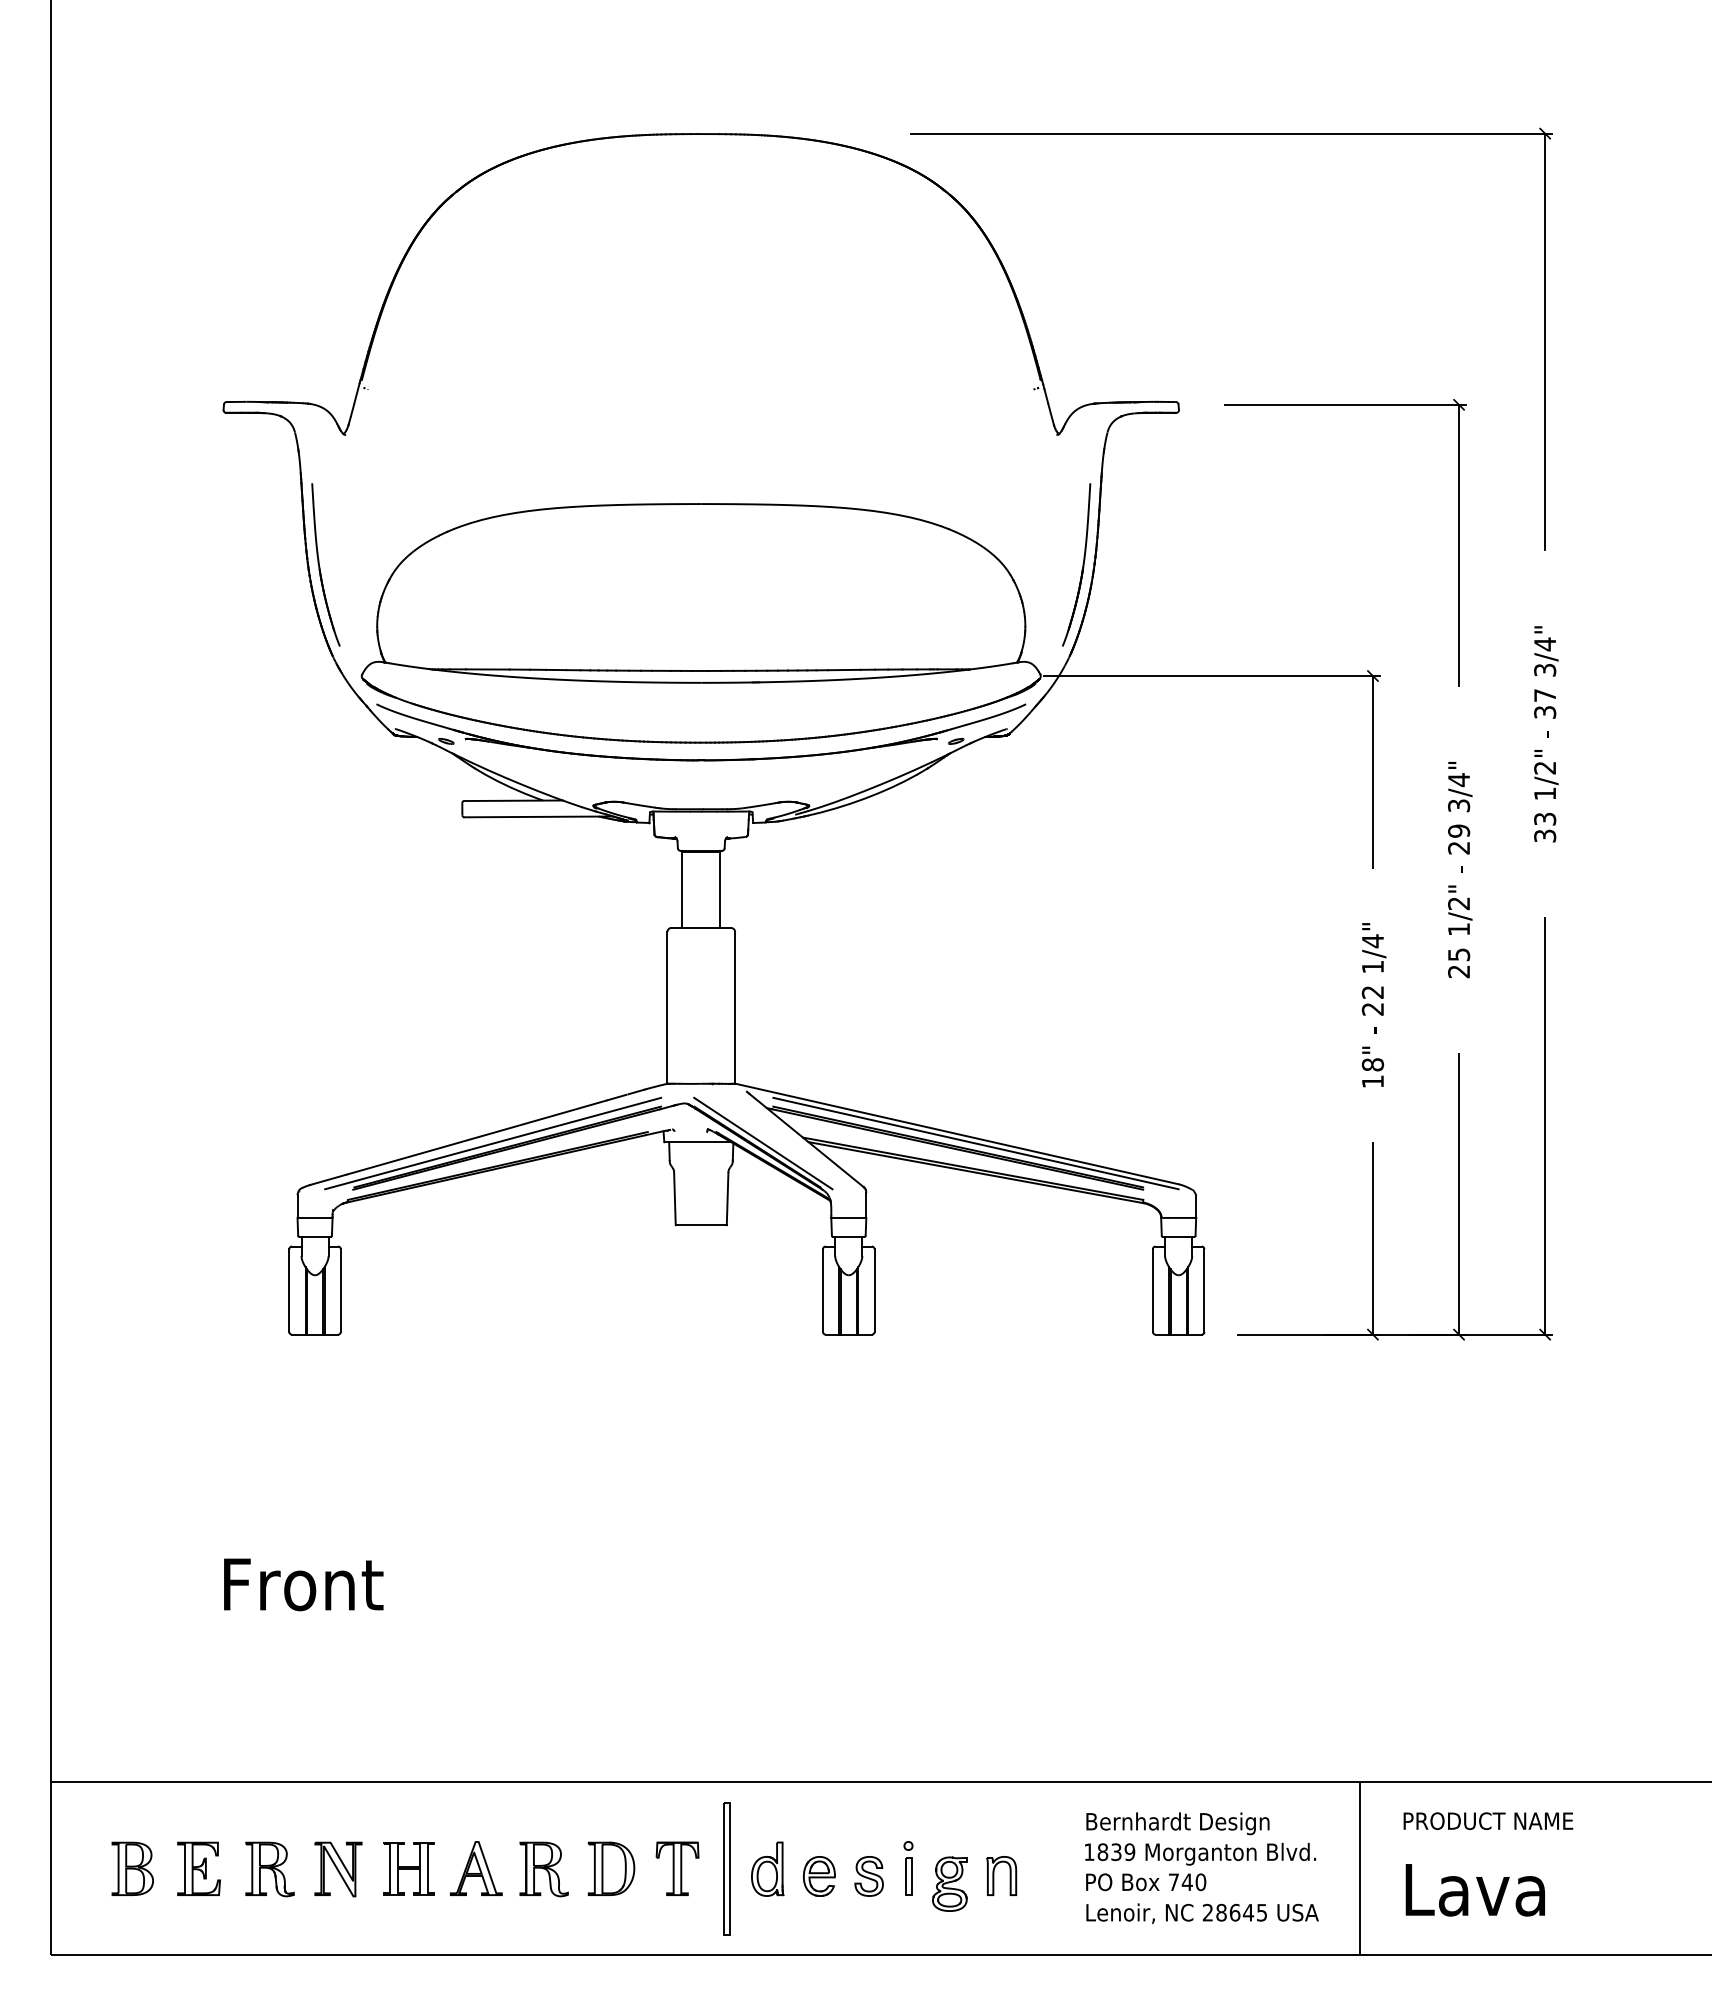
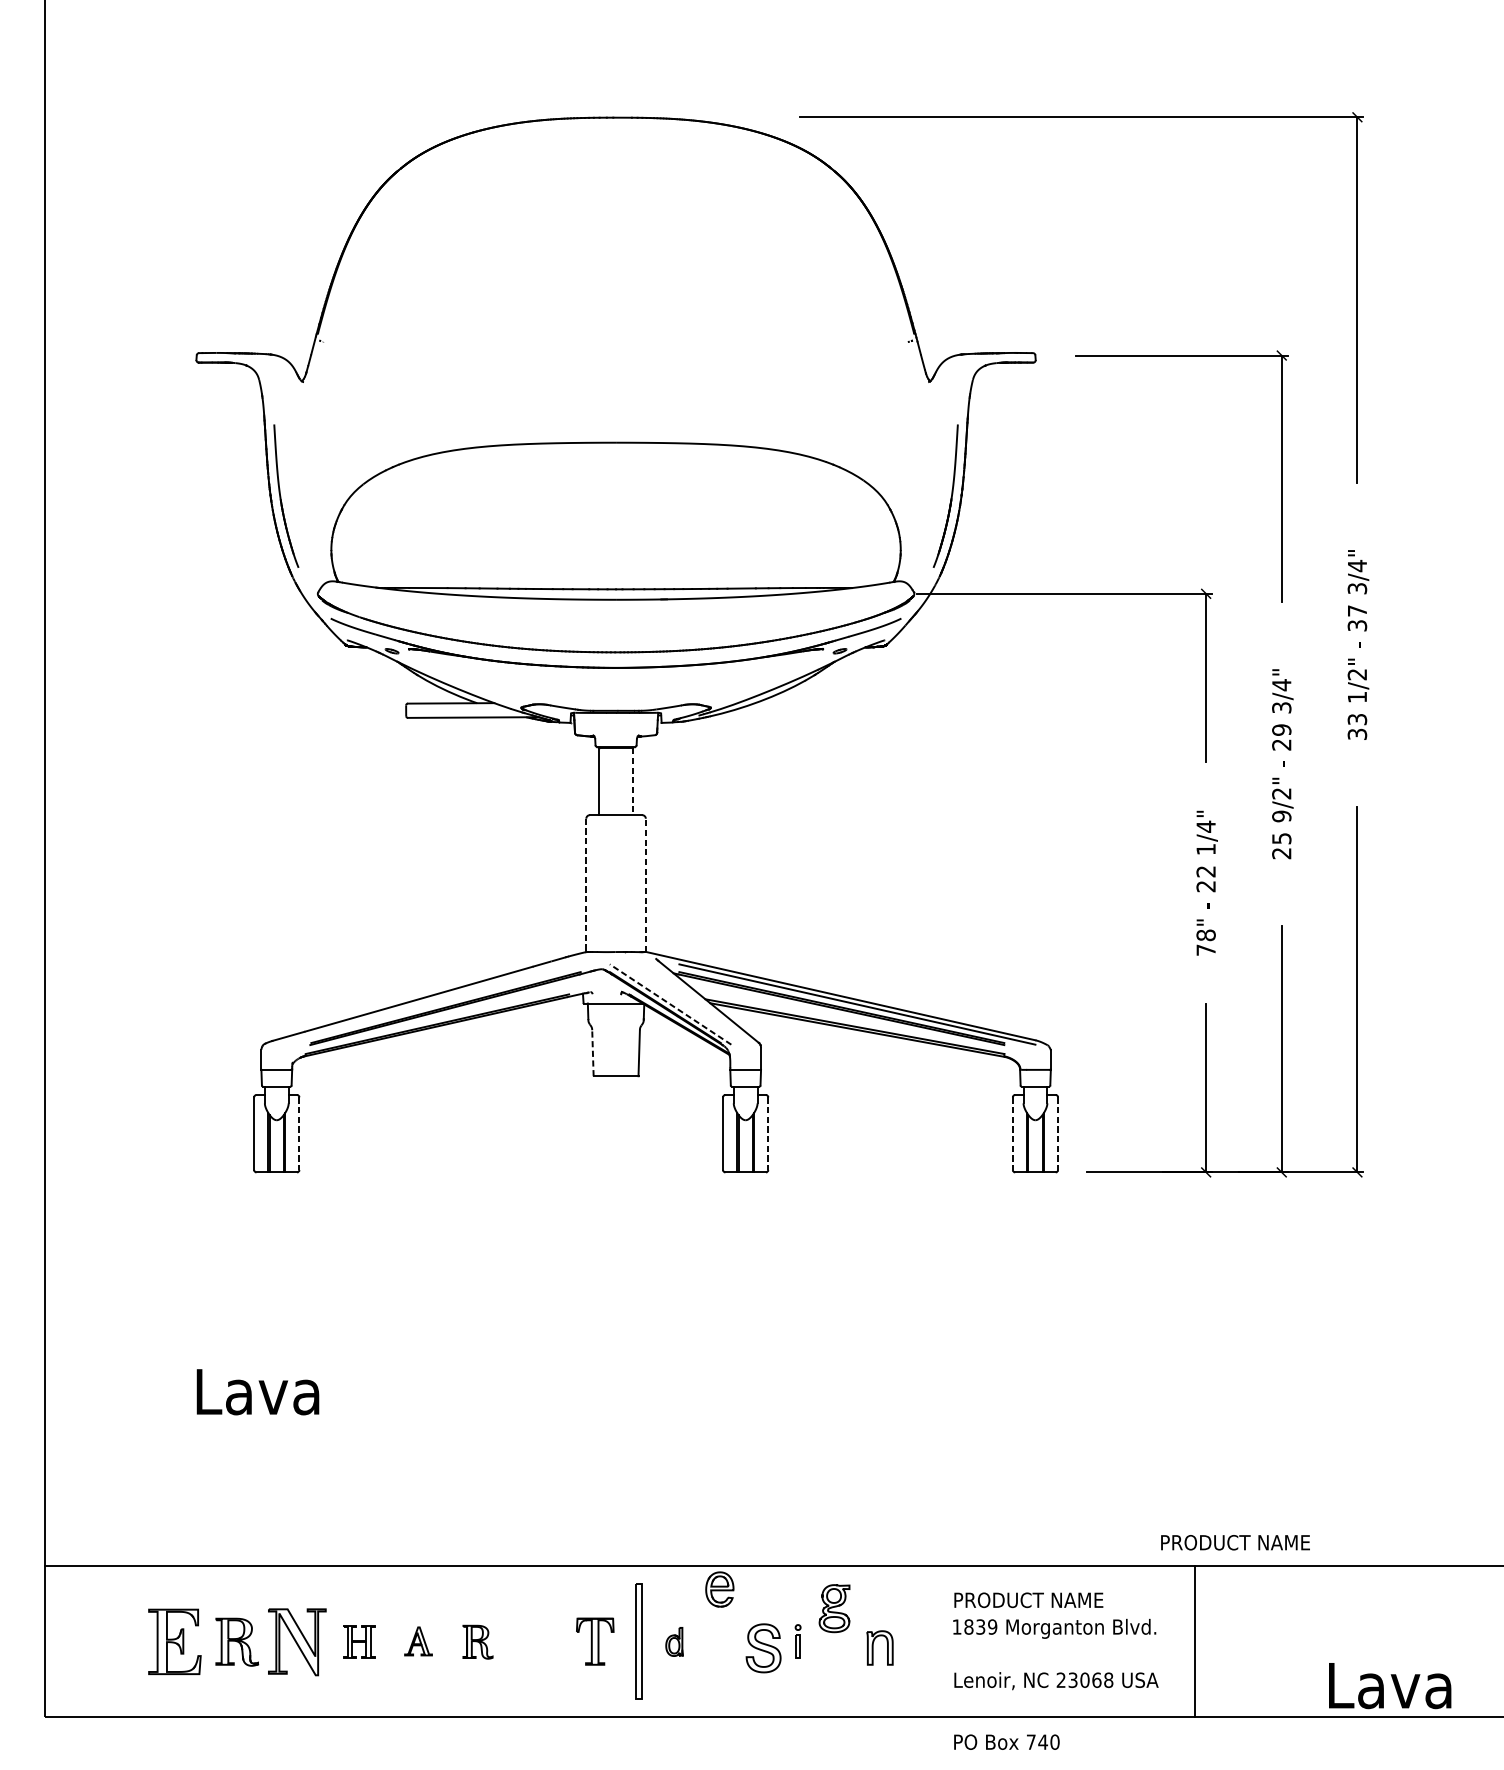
line: (720, 890) -> (632, 782), solid -> dashed
text: (1459, 929) -> (1282, 816), 1/2" -> 9/2"
line: (667, 1007) -> (586, 885), solid -> dashed
line: (735, 1007) -> (646, 885), solid -> dashed
text: (1372, 1081) -> (1205, 950), 18" -> 78"
line: (493, 1143) -> (433, 1004), removed
line: (763, 1143) -> (670, 1004), solid -> dashed
line: (674, 1198) -> (592, 1052), solid -> dashed
line: (340, 1291) -> (299, 1134), solid -> dashed
line: (874, 1291) -> (768, 1134), solid -> dashed
line: (1152, 1291) -> (1012, 1134), solid -> dashed
line: (1204, 1291) -> (1058, 1134), solid -> dashed
text: (306, 1584) -> (269, 1391), Front -> Lava
text: (1488, 1820) -> (1235, 1542), moved
text: (1178, 1823) -> (1035, 1601), Bernhardt Design -> PRODUCT NAME
part: (132, 1868) -> (116, 1641), removed
part: (198, 1868) -> (174, 1641), size x1.4
part: (408, 1868) -> (358, 1641), size x0.7
part: (476, 1868) -> (418, 1641), size x0.6
part: (611, 1868) -> (537, 1641), removed
part: (767, 1868) -> (674, 1641), size x0.6
part: (908, 1868) -> (798, 1641), size x0.7
part: (338, 1869) -> (297, 1642), size x1.4
part: (543, 1869) -> (477, 1642), size x0.7
part: (819, 1876) -> (719, 1589), moved
part: (868, 1876) -> (762, 1648), size x1.4
text: (1146, 1882) -> (1007, 1742), moved
part: (949, 1883) -> (834, 1608), moved
text: (1474, 1890) -> (1389, 1686), moved
text: (1241, 1912) -> (1090, 1680), 28645 -> 23068

